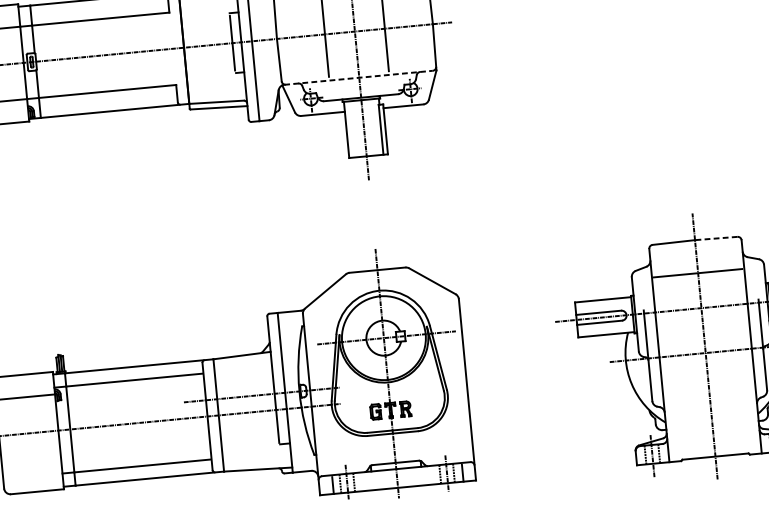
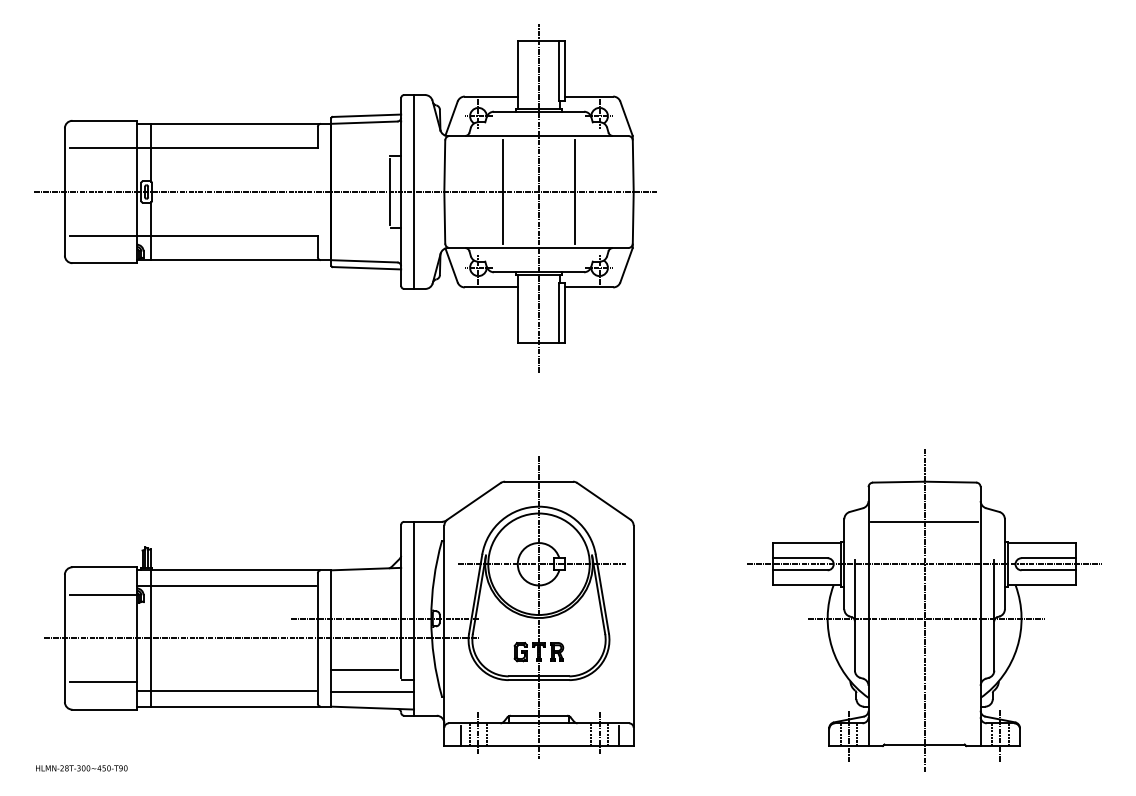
line: (358, 78) -> (538, 248), dashed -> solid
line: (716, 238) -> (950, 482), dashed -> solid
line: (248, 438) -> (364, 669), added
line: (256, 456) -> (372, 692), added
line: (34, 469) -> (103, 682), added

